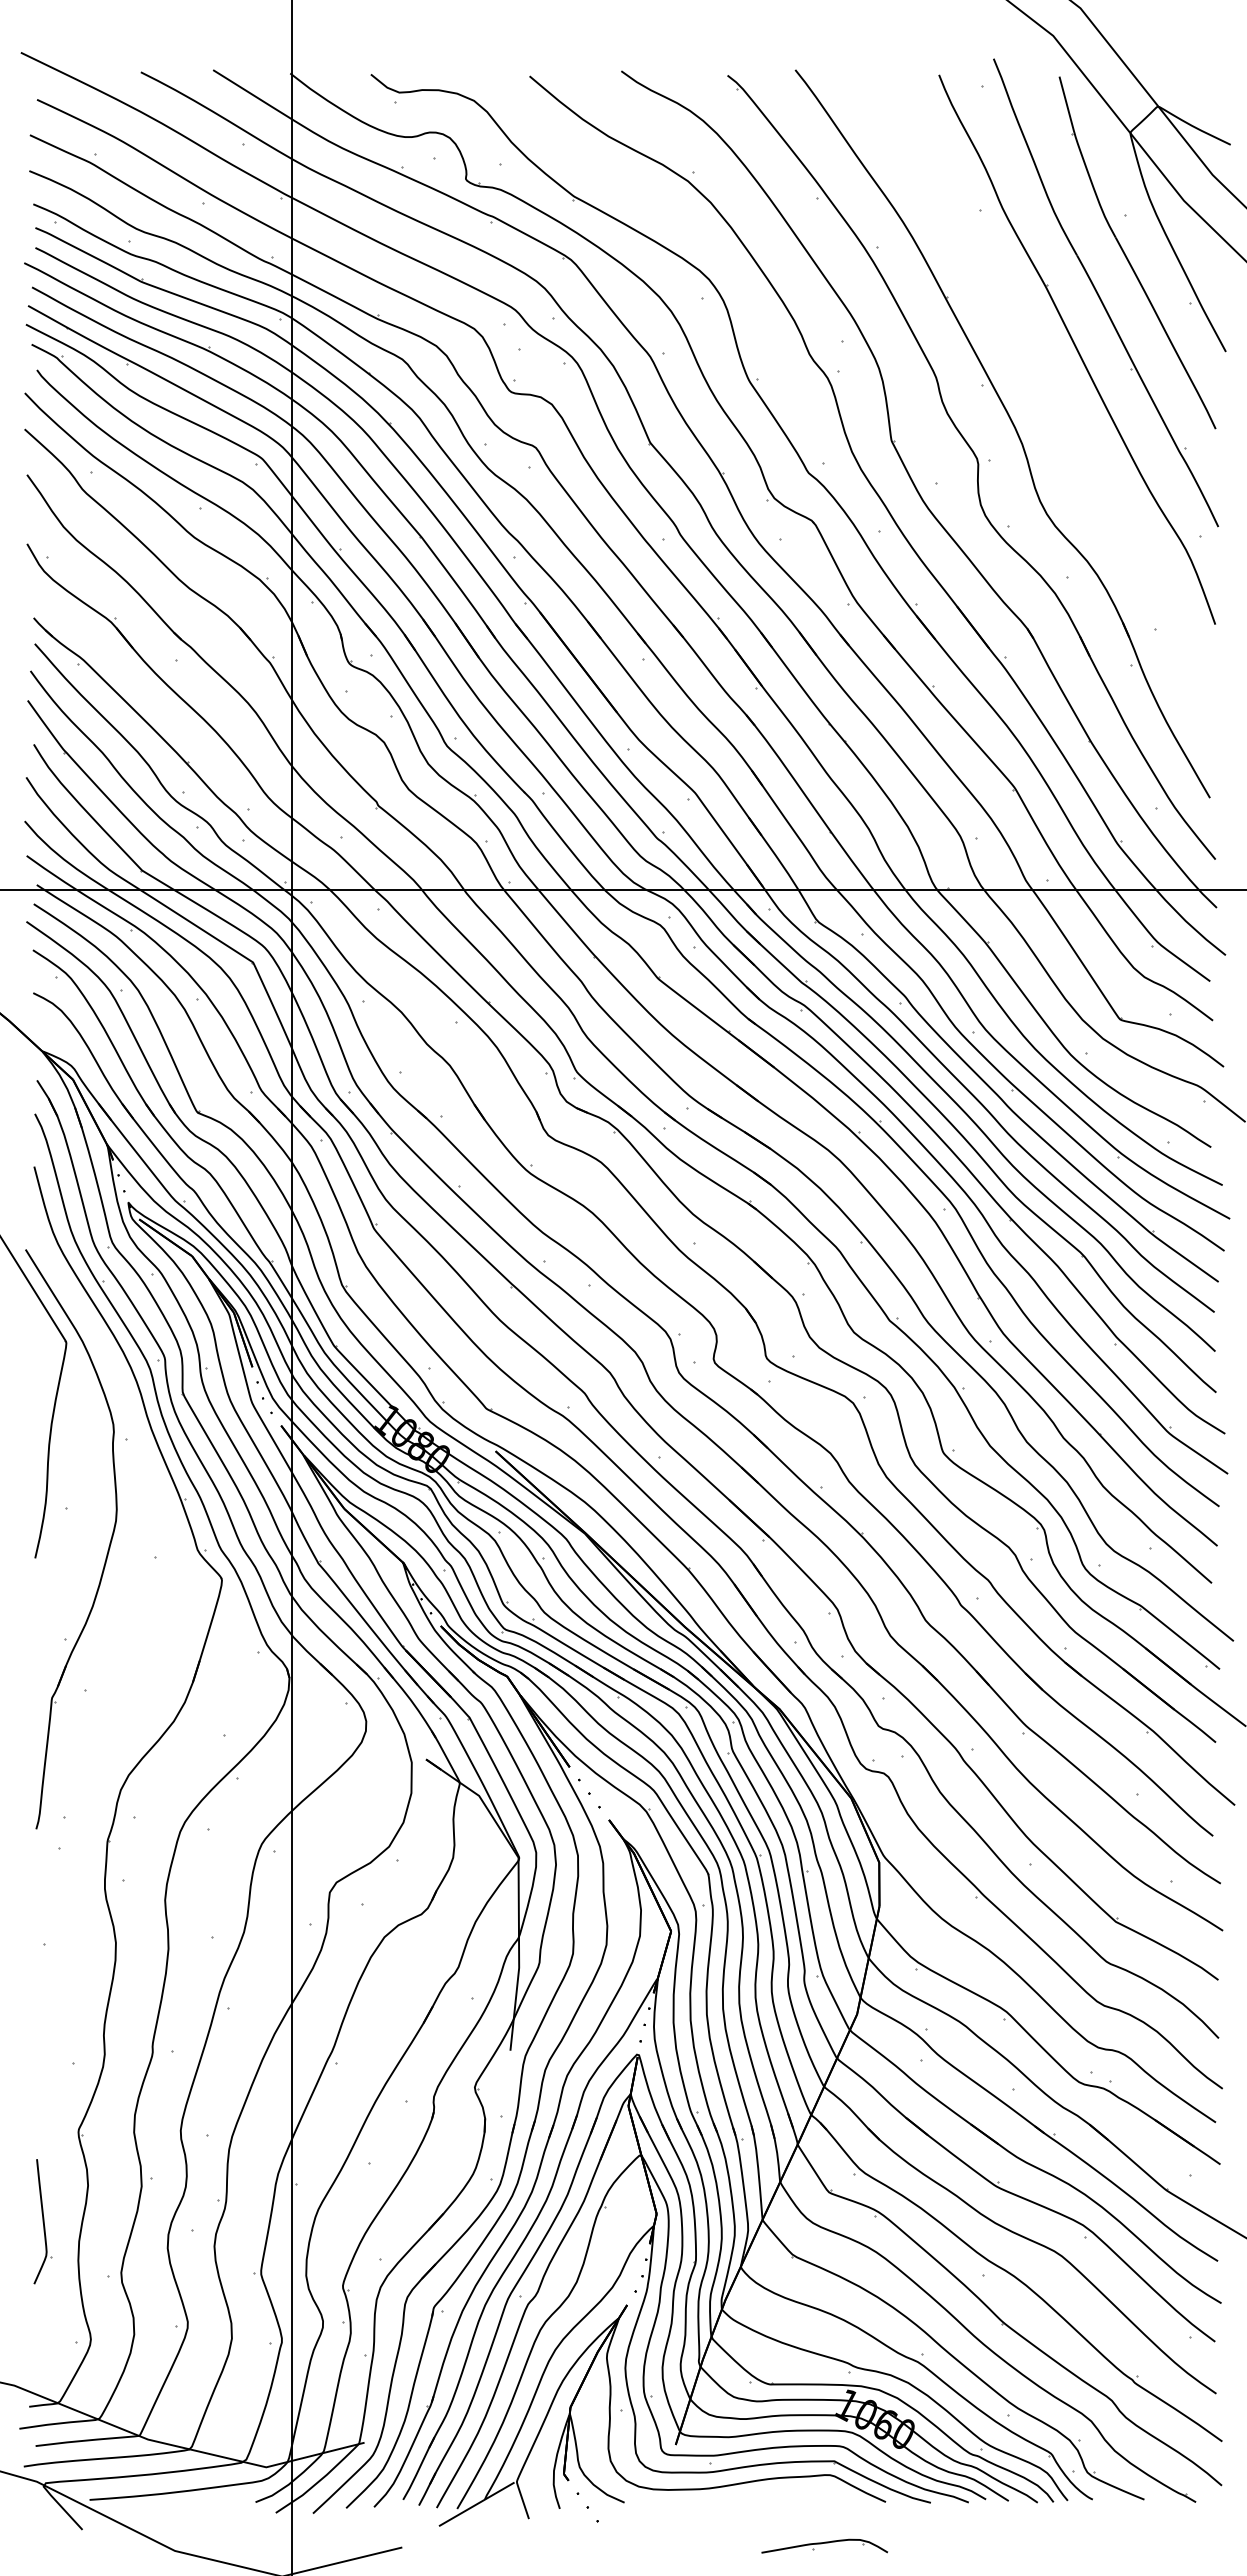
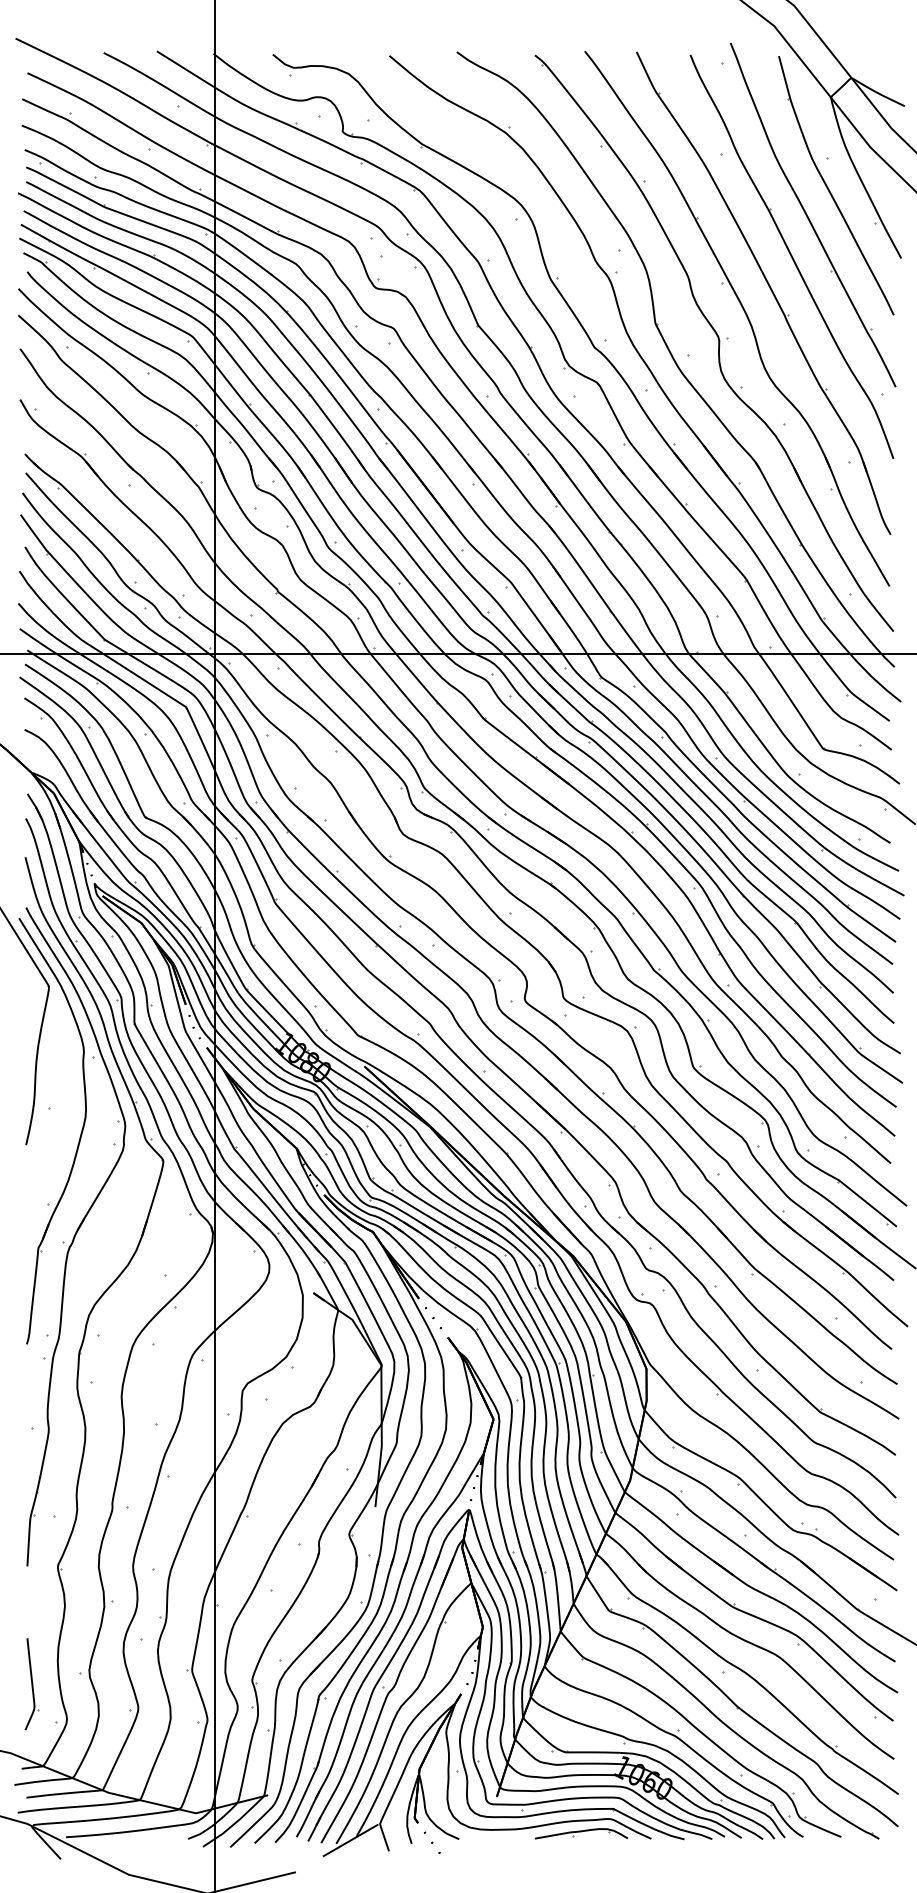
part: (1048, 395) -> (770, 290), added
part: (102, 1683) -> (75, 1237), added
part: (42, 2221) -> (31, 1684), moved
part: (824, 2545) -> (581, 1833), moved

